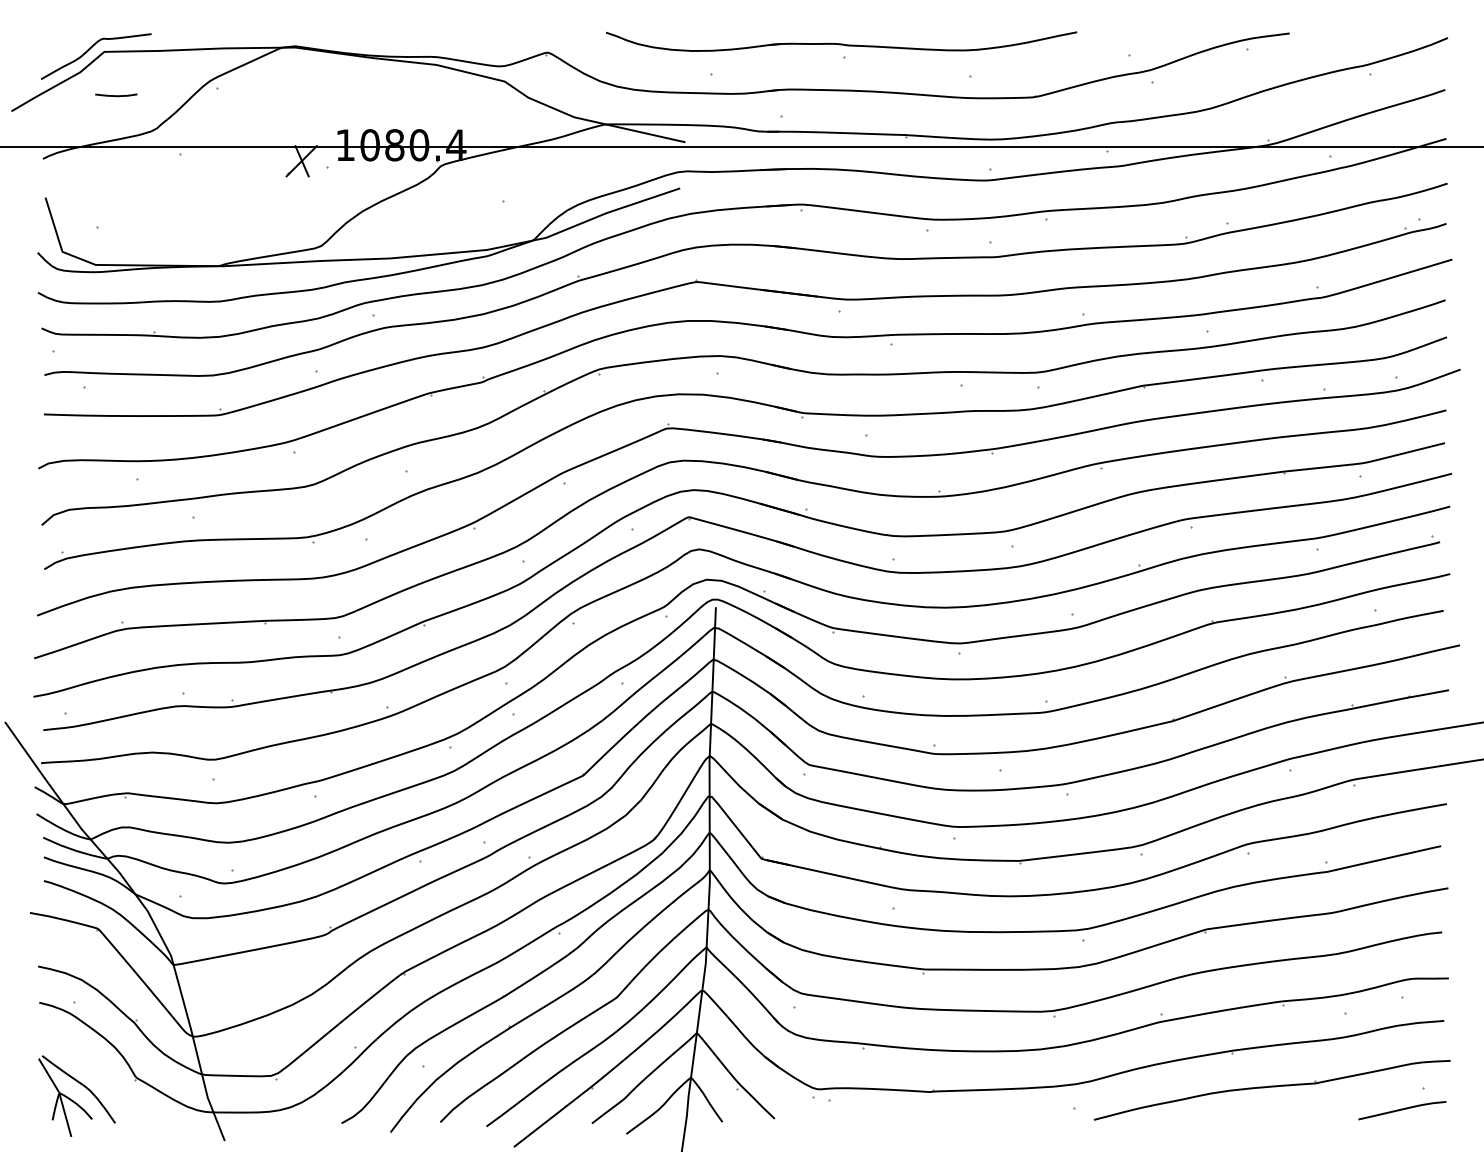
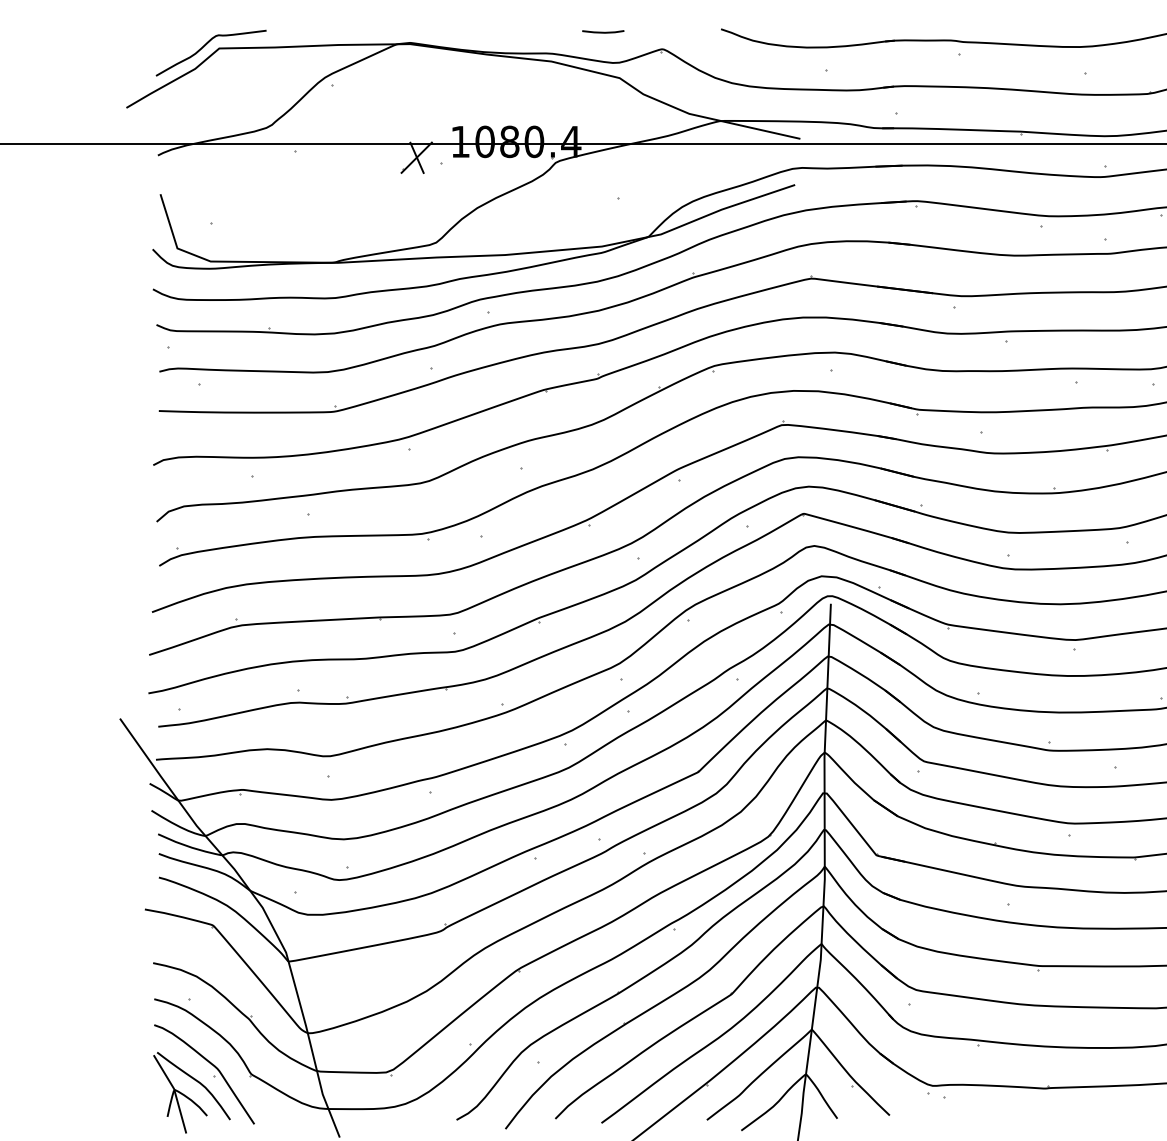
line: (116, 95) -> (603, 32), moved
part: (98, 1079) -> (213, 1076), added

